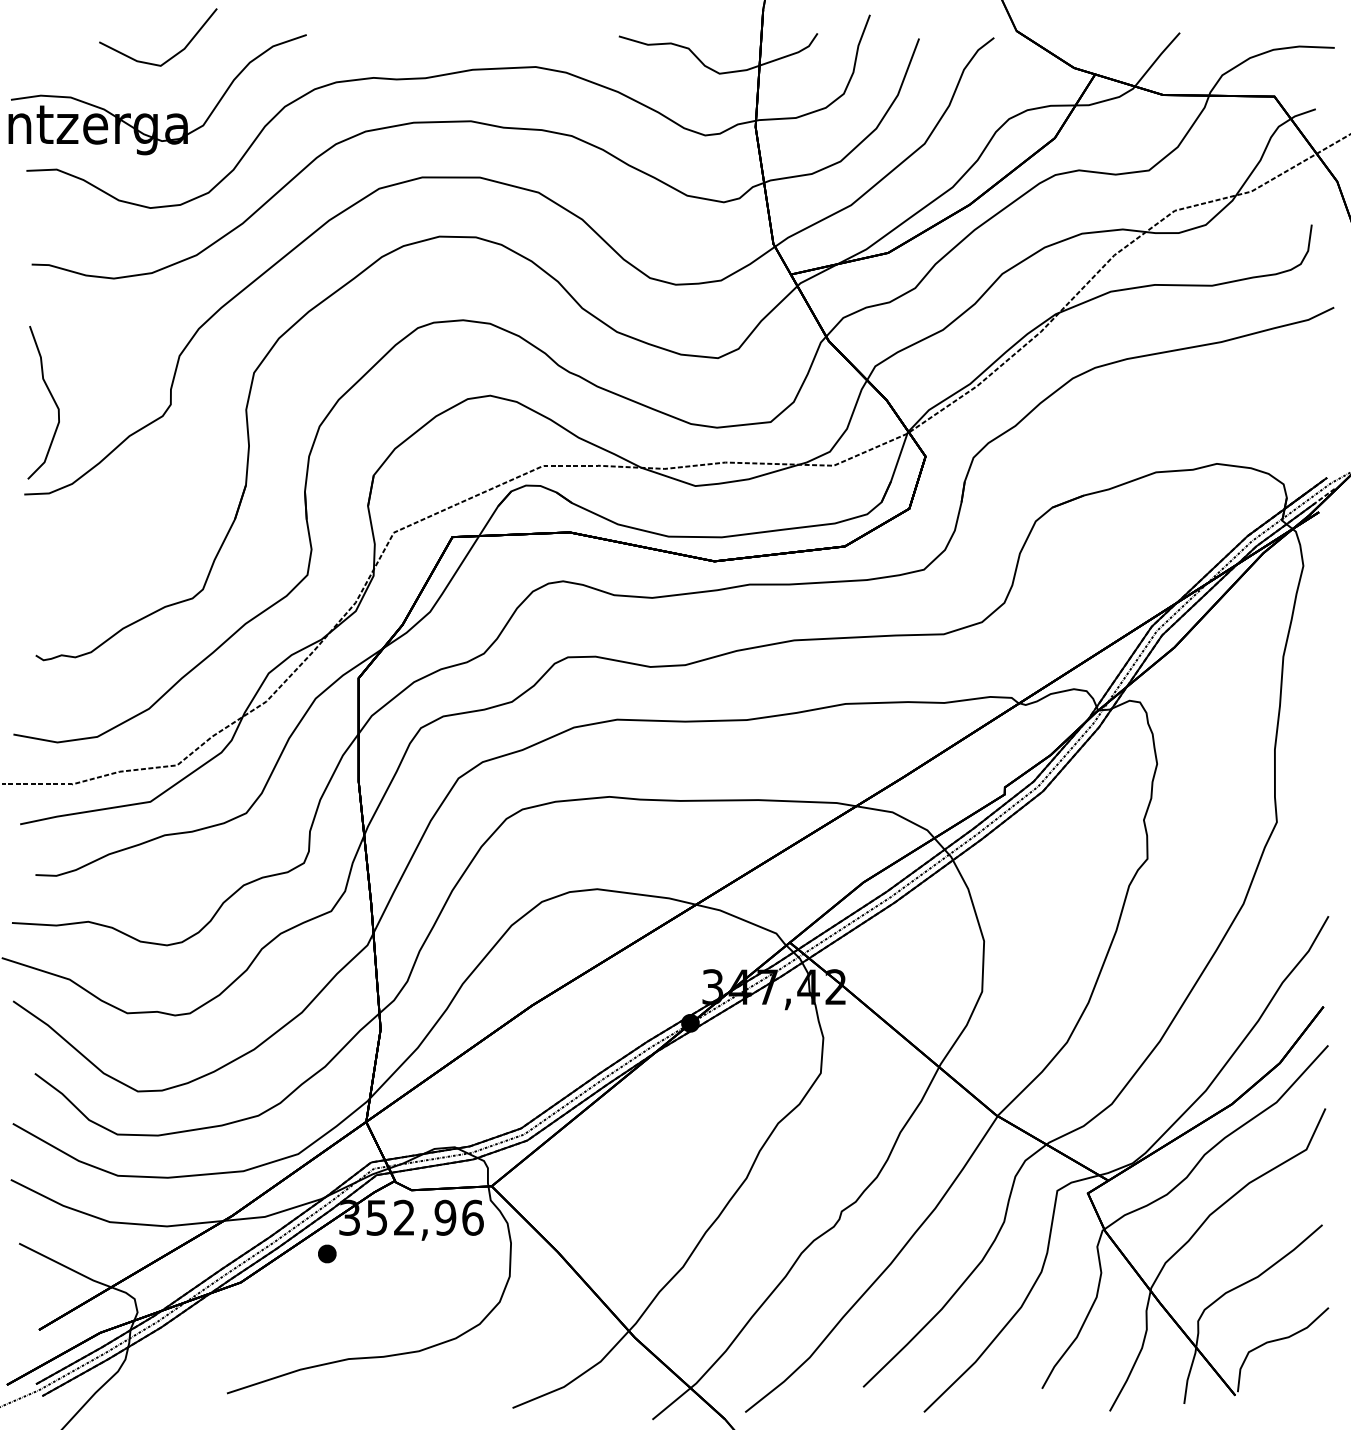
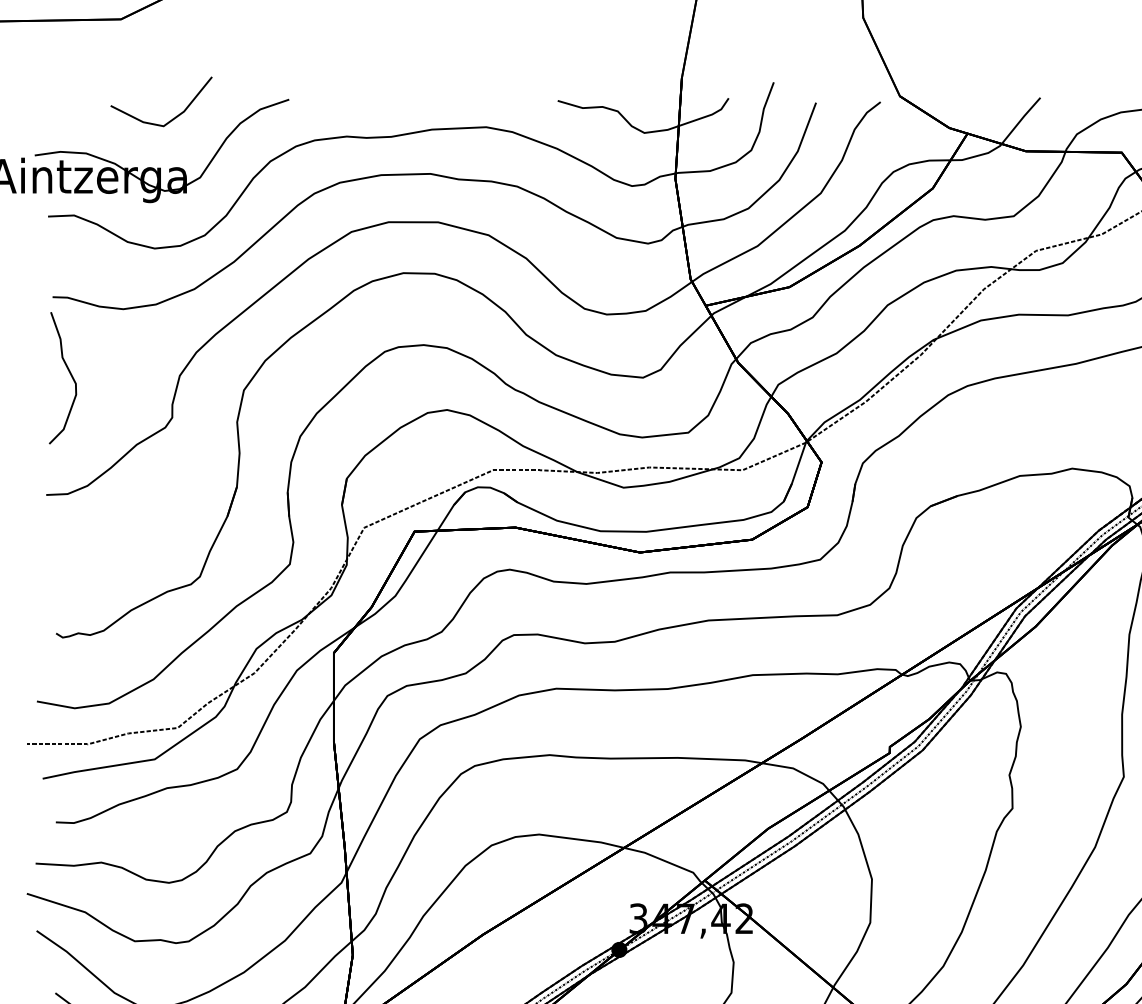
curve: (51, 397) -> (69, 373), moved

